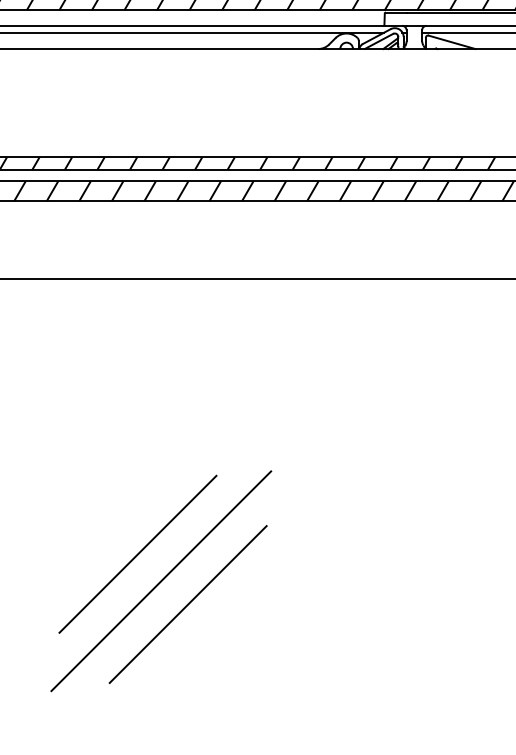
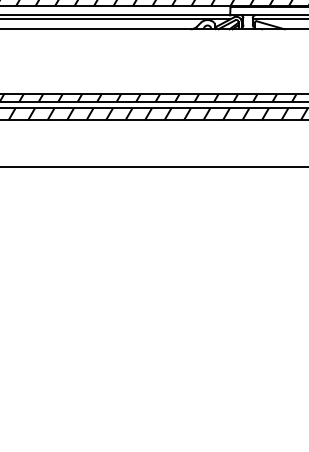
line: (137, 553) -> (82, 331), removed
line: (161, 580) -> (96, 347), removed
line: (187, 603) -> (112, 361), removed

